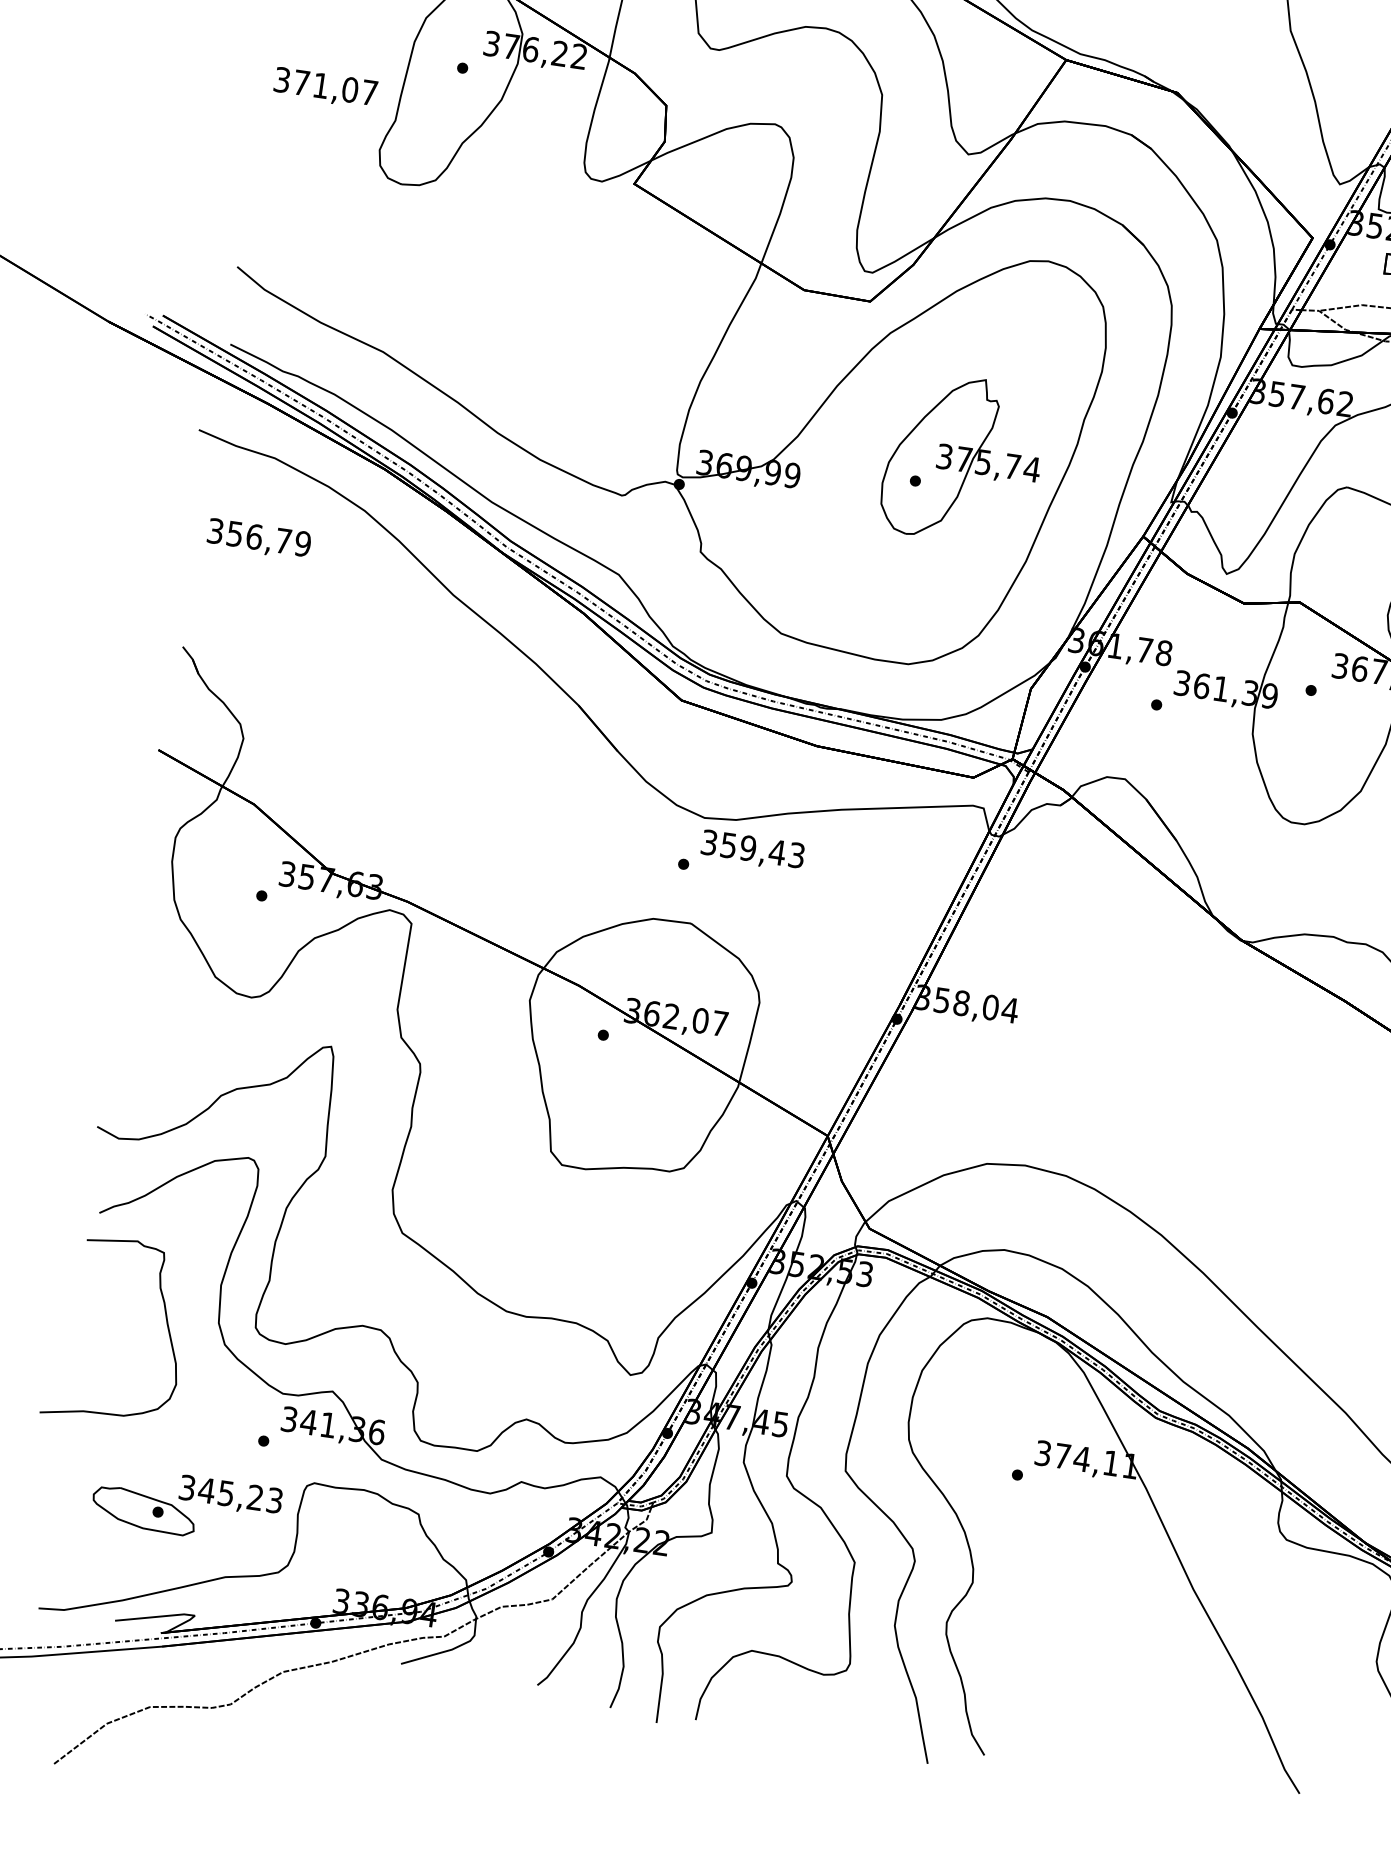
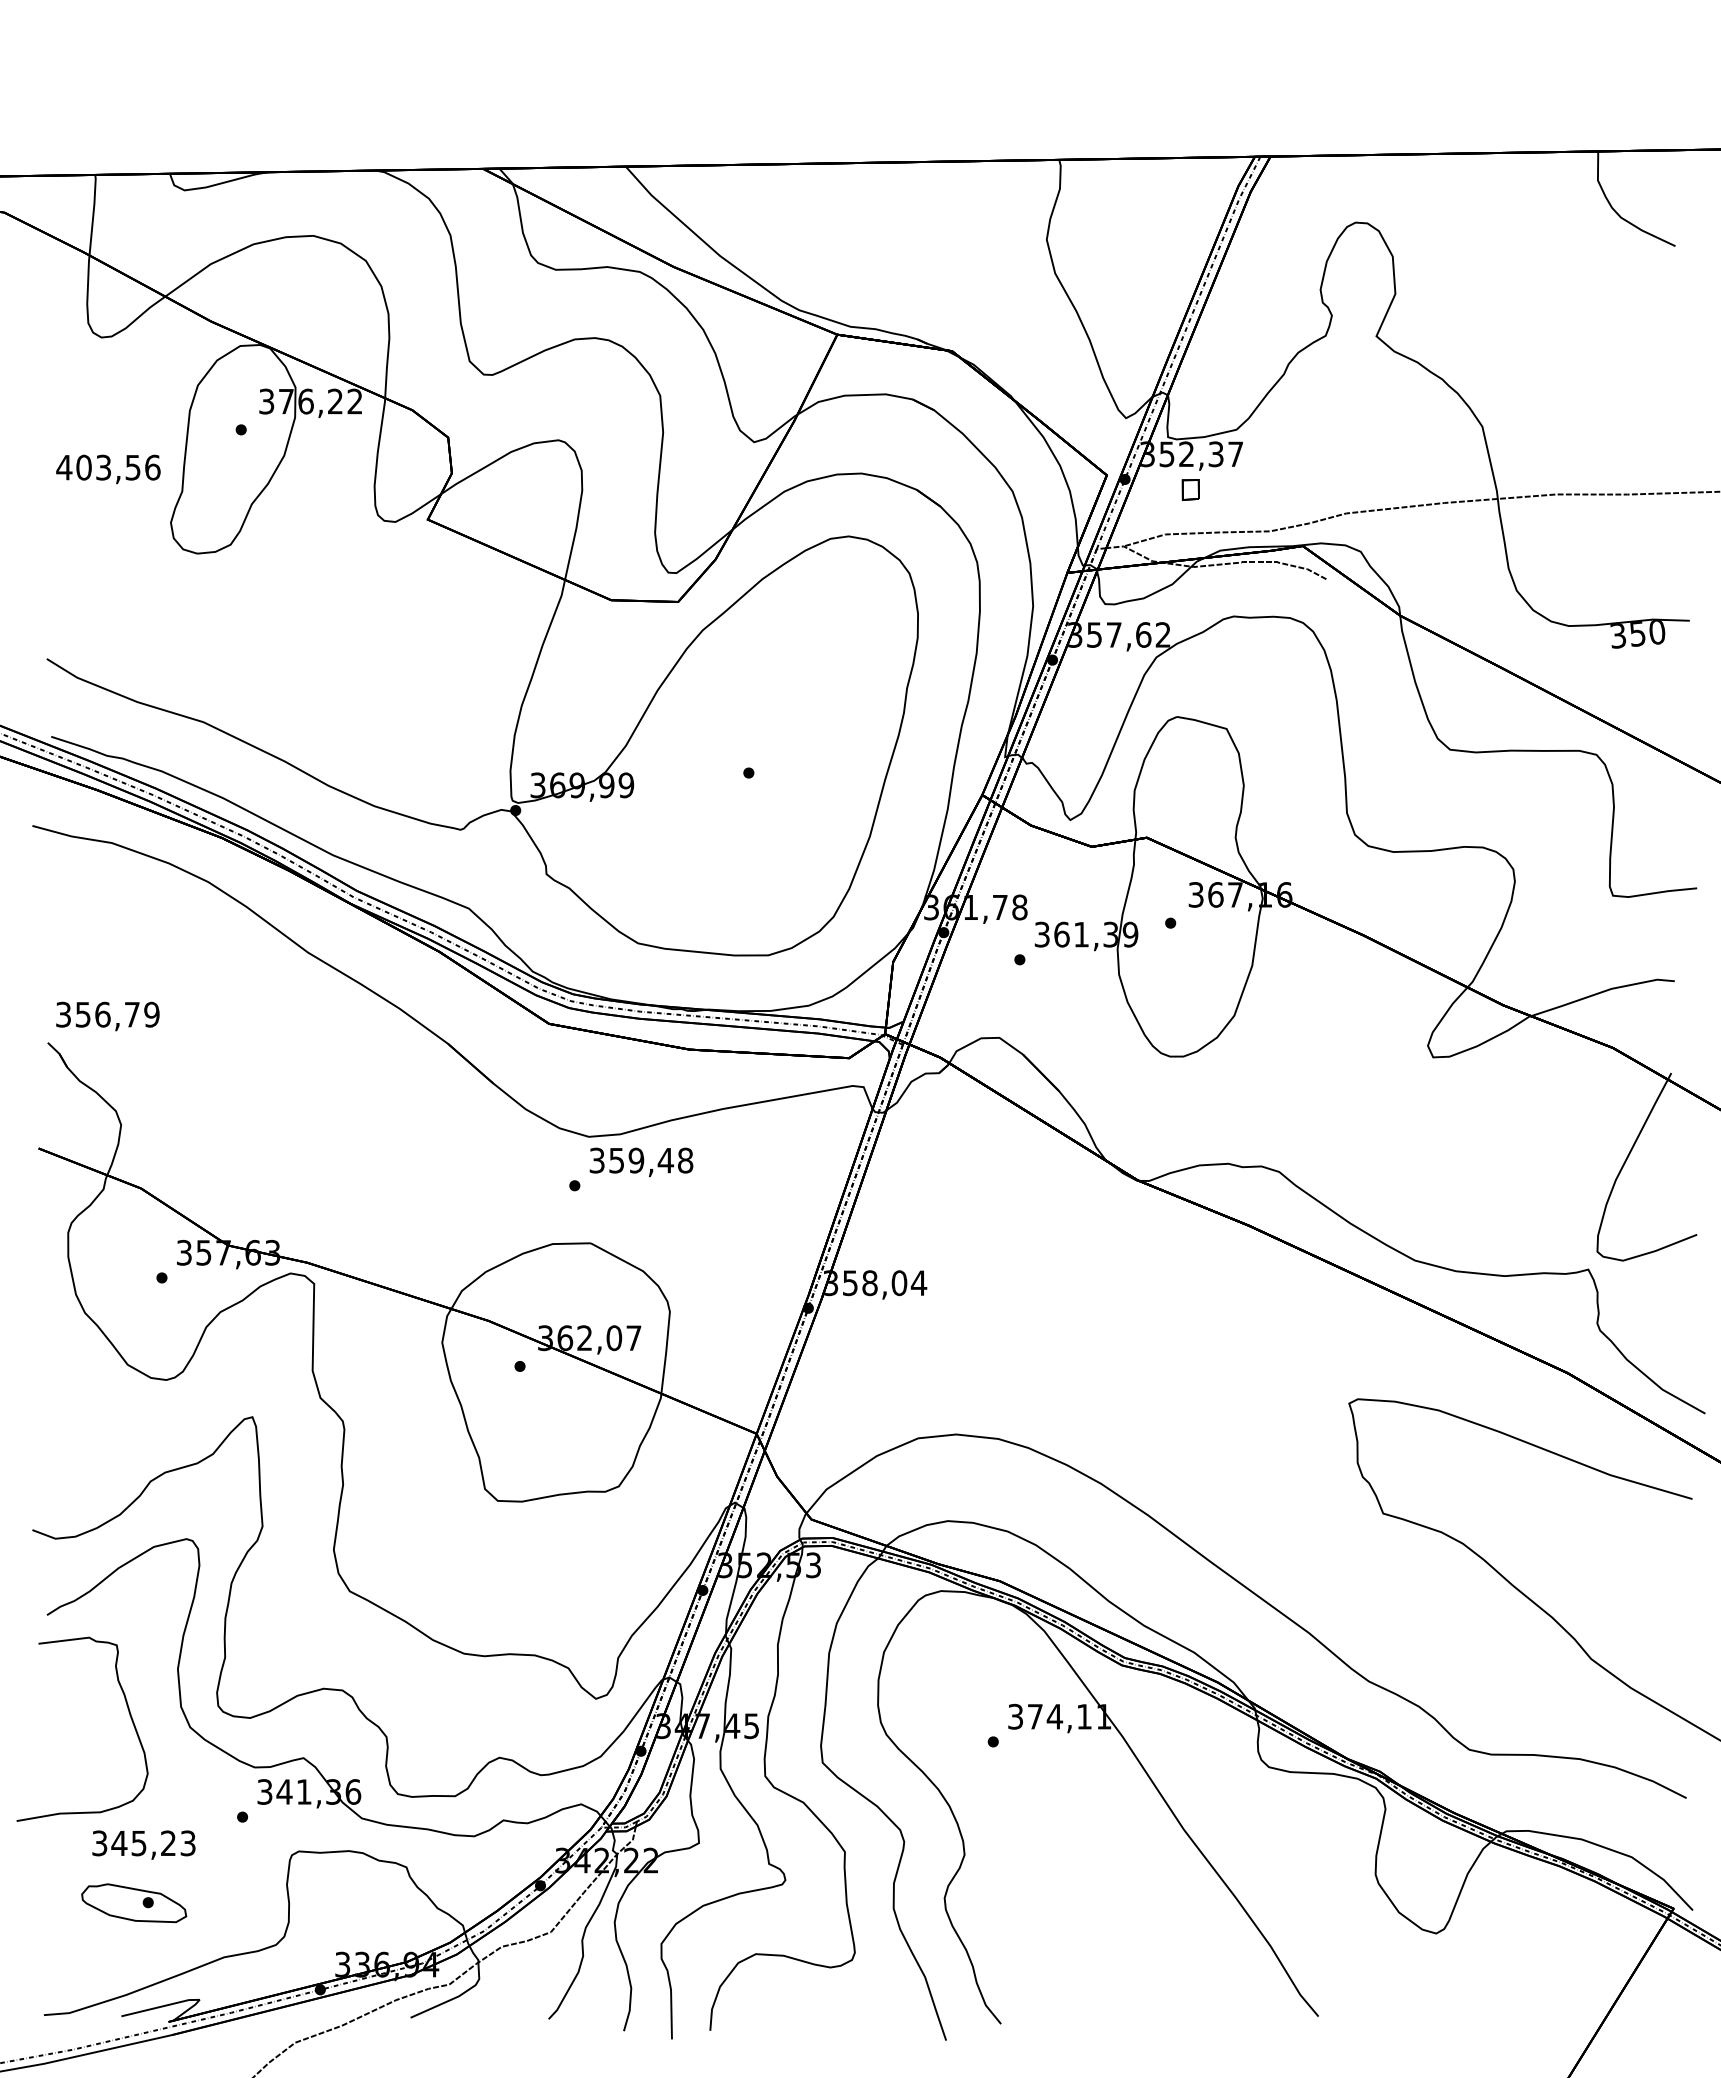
text: (325, 86) -> (108, 467), 371,07 -> 403,56
part: (962, 459) -> (792, 744), removed
text: (258, 539) -> (107, 1016), moved
text: (796, 855) -> (685, 1160), 359,43 -> 359,48
text: (230, 1495) -> (143, 1844), moved

